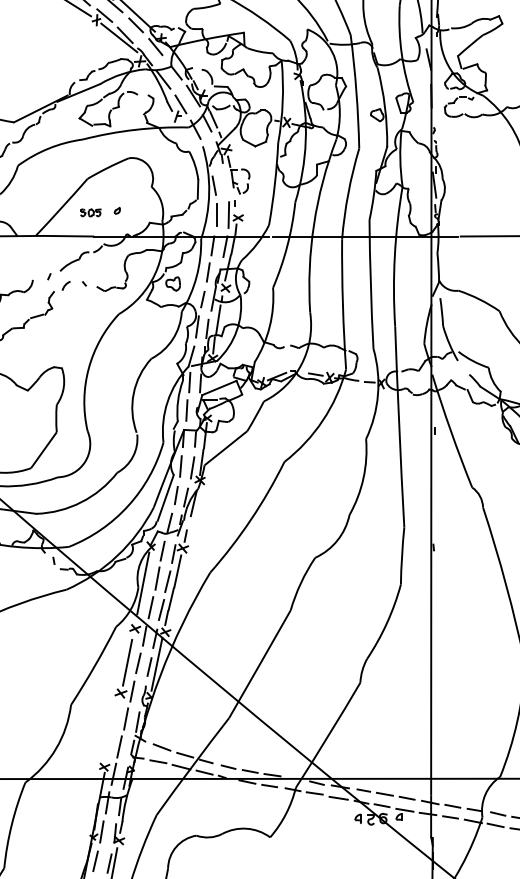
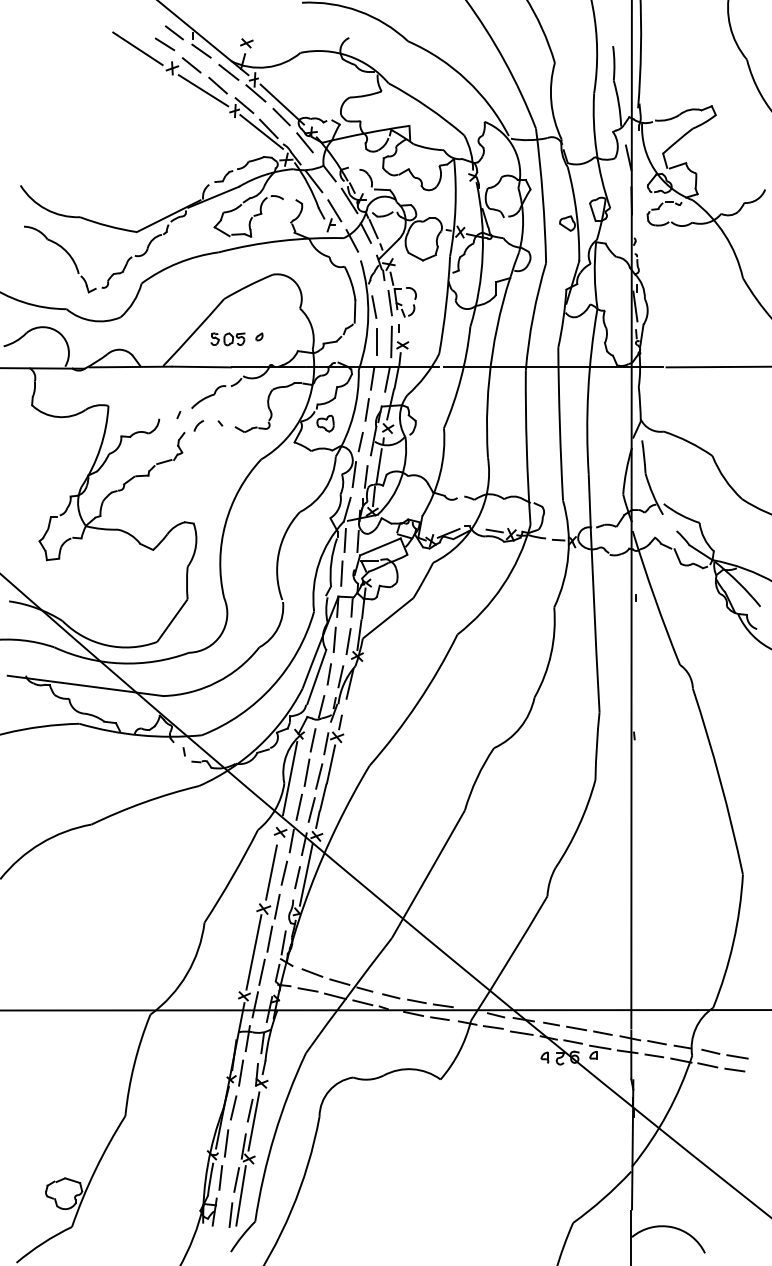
line: (227, 181) -> (389, 302), added
part: (90, 213) -> (227, 339), size x1.43
line: (112, 730) -> (253, 952), added

